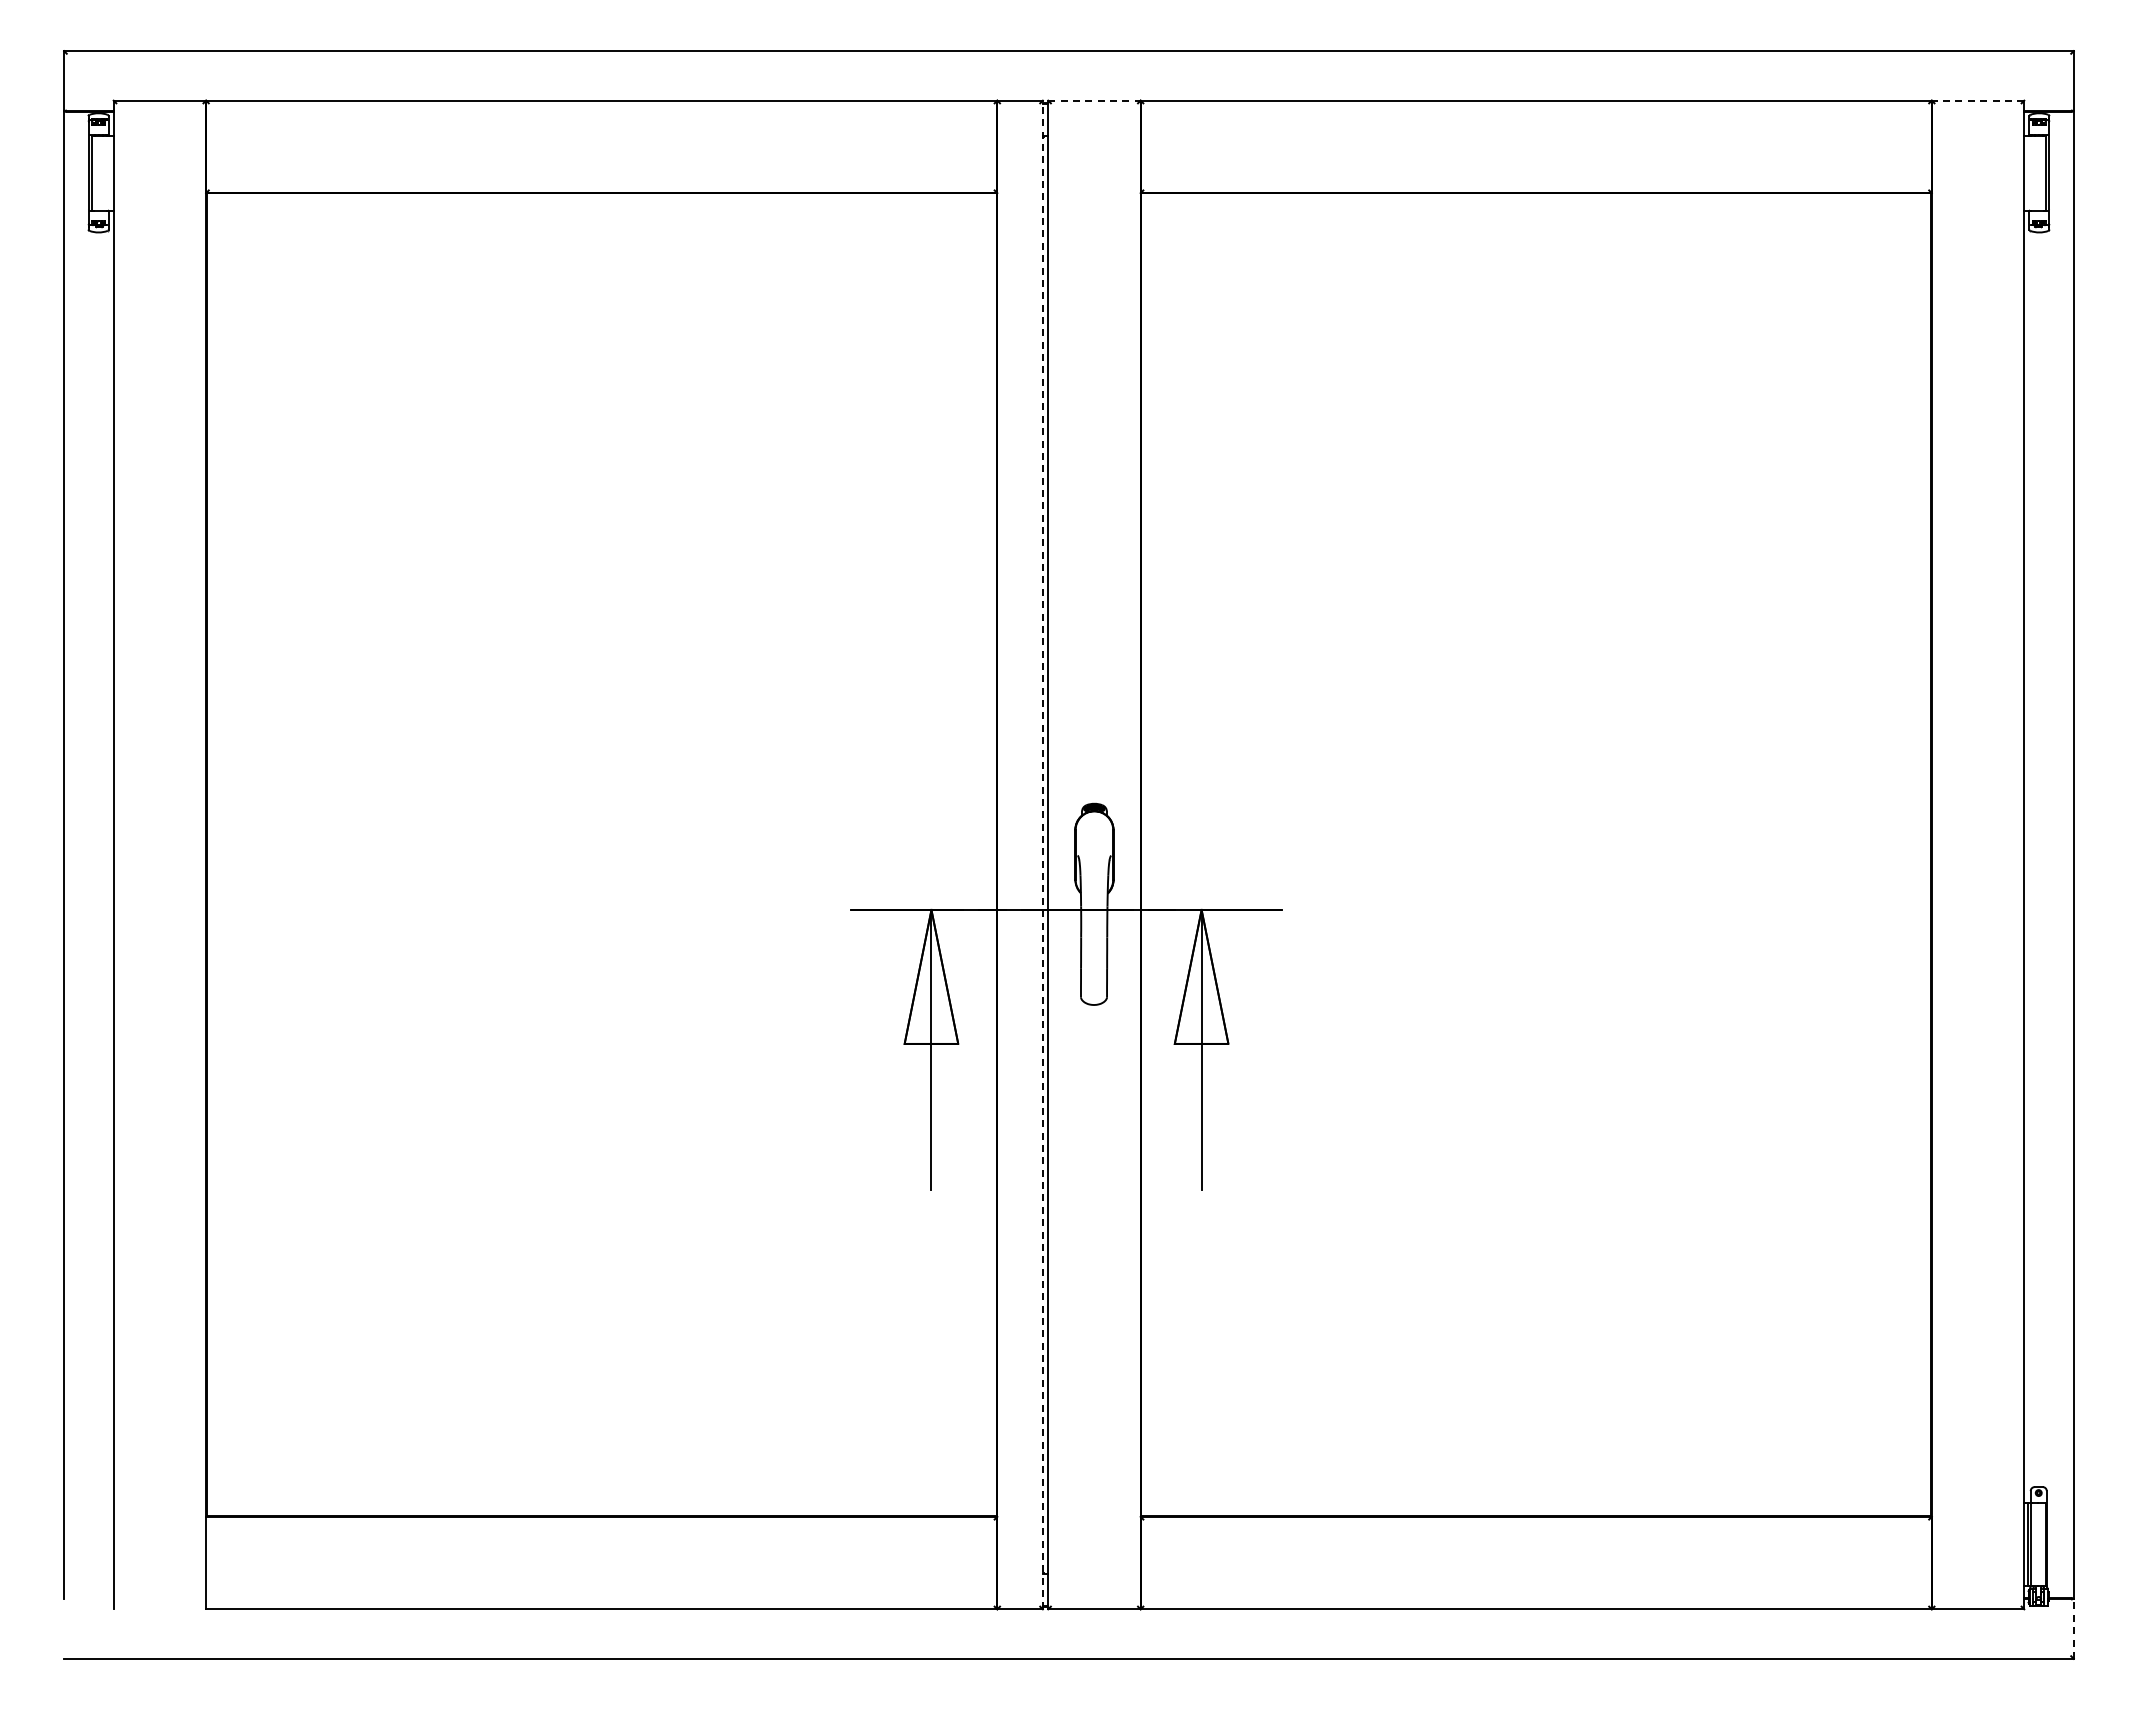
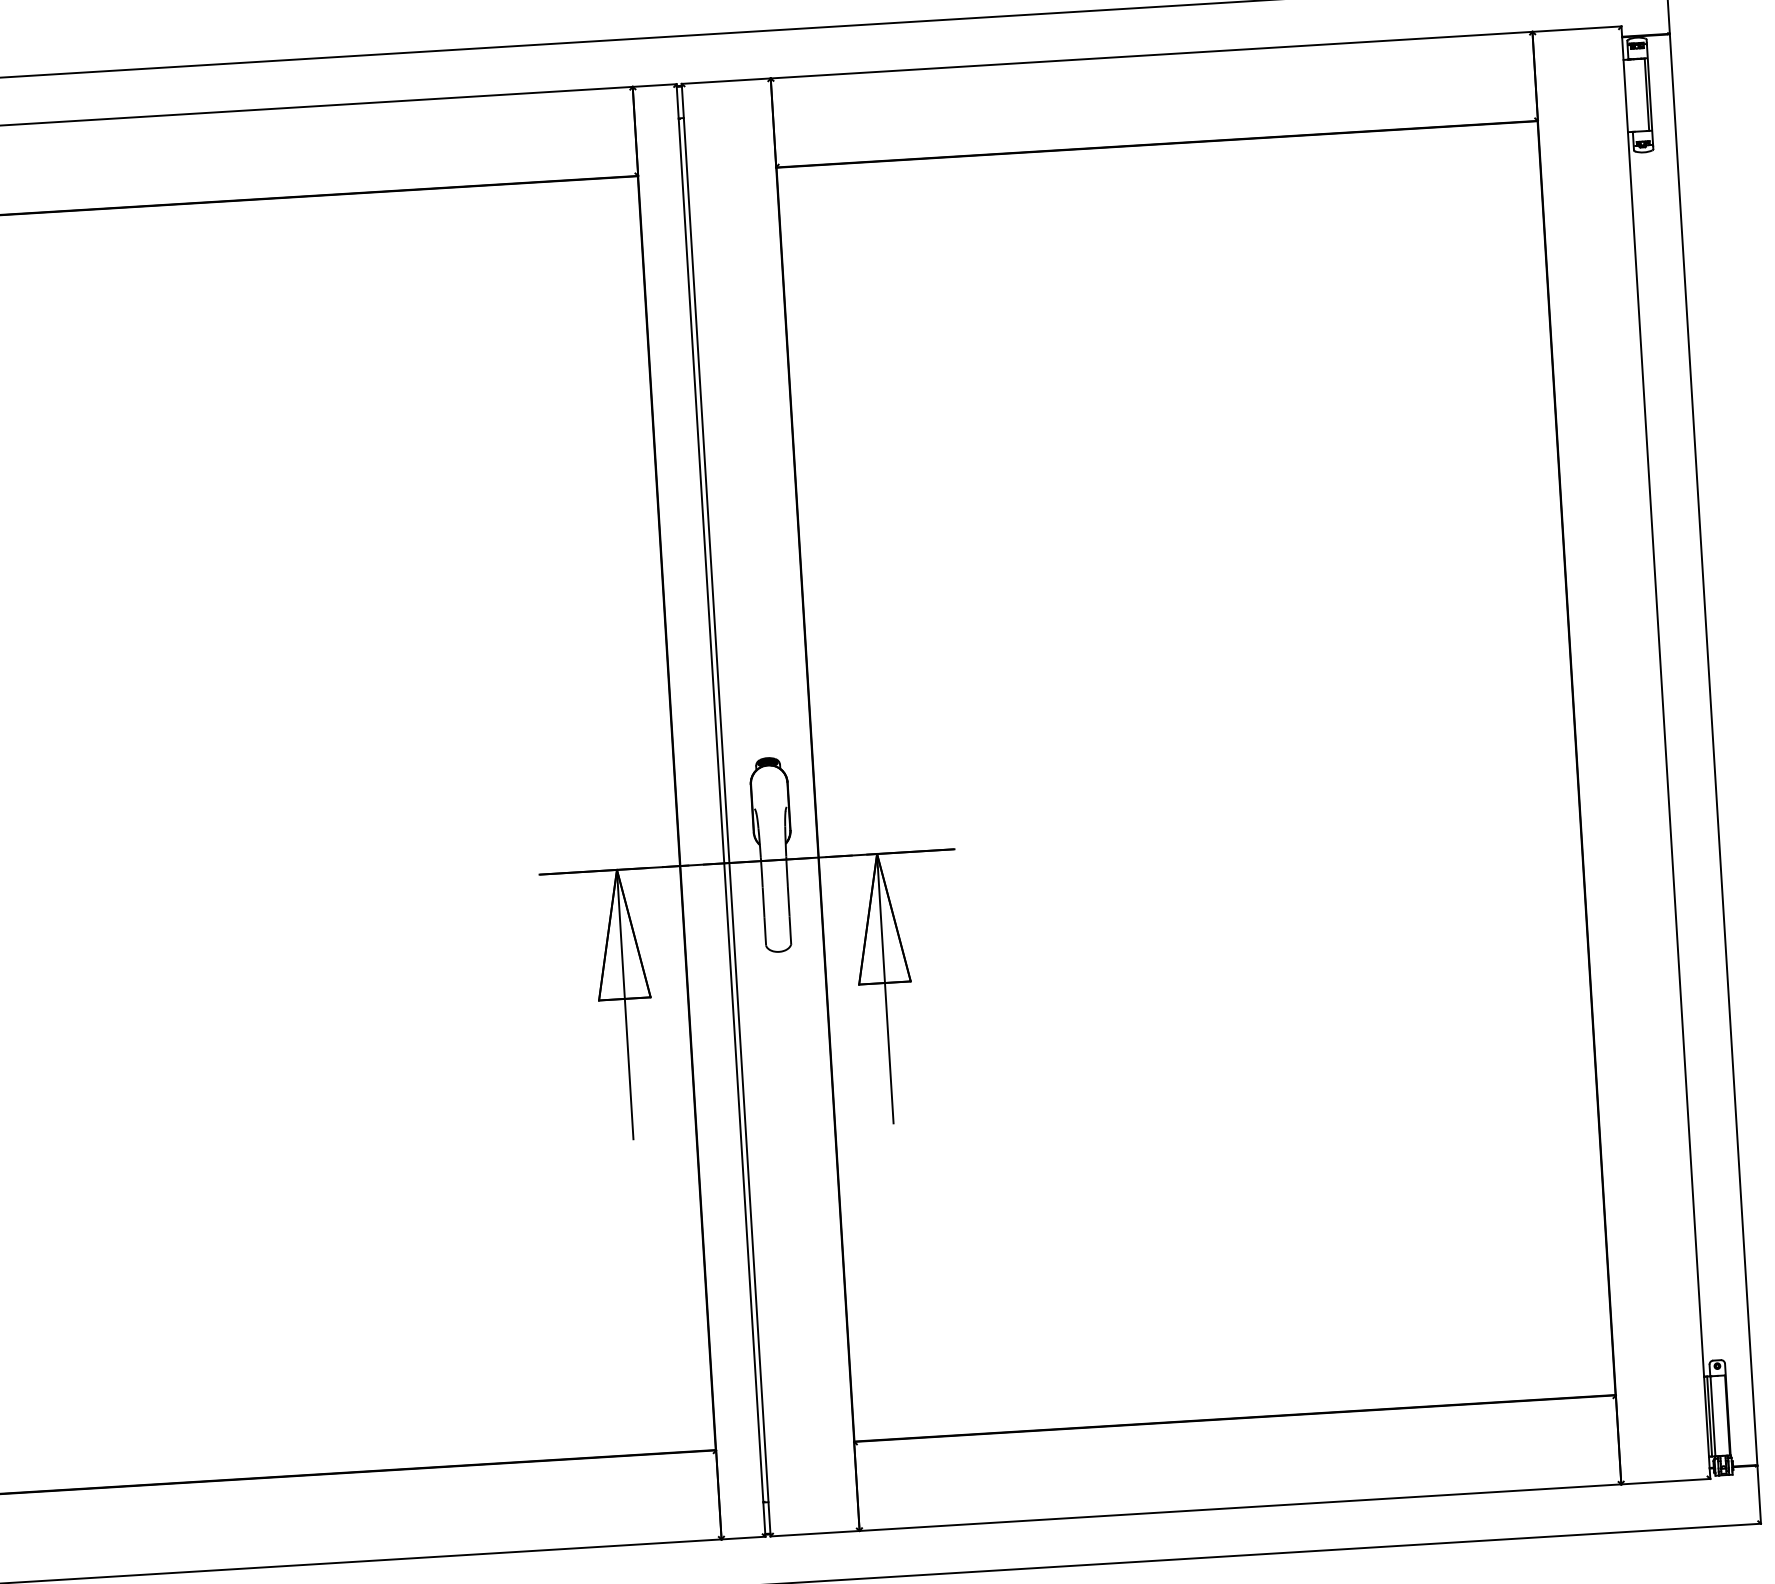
line: (1094, 100) -> (726, 81), dashed -> solid
line: (1977, 100) -> (1576, 29), dashed -> solid
line: (1042, 854) -> (720, 810), dashed -> solid
line: (2073, 1628) -> (1758, 1494), dashed -> solid

